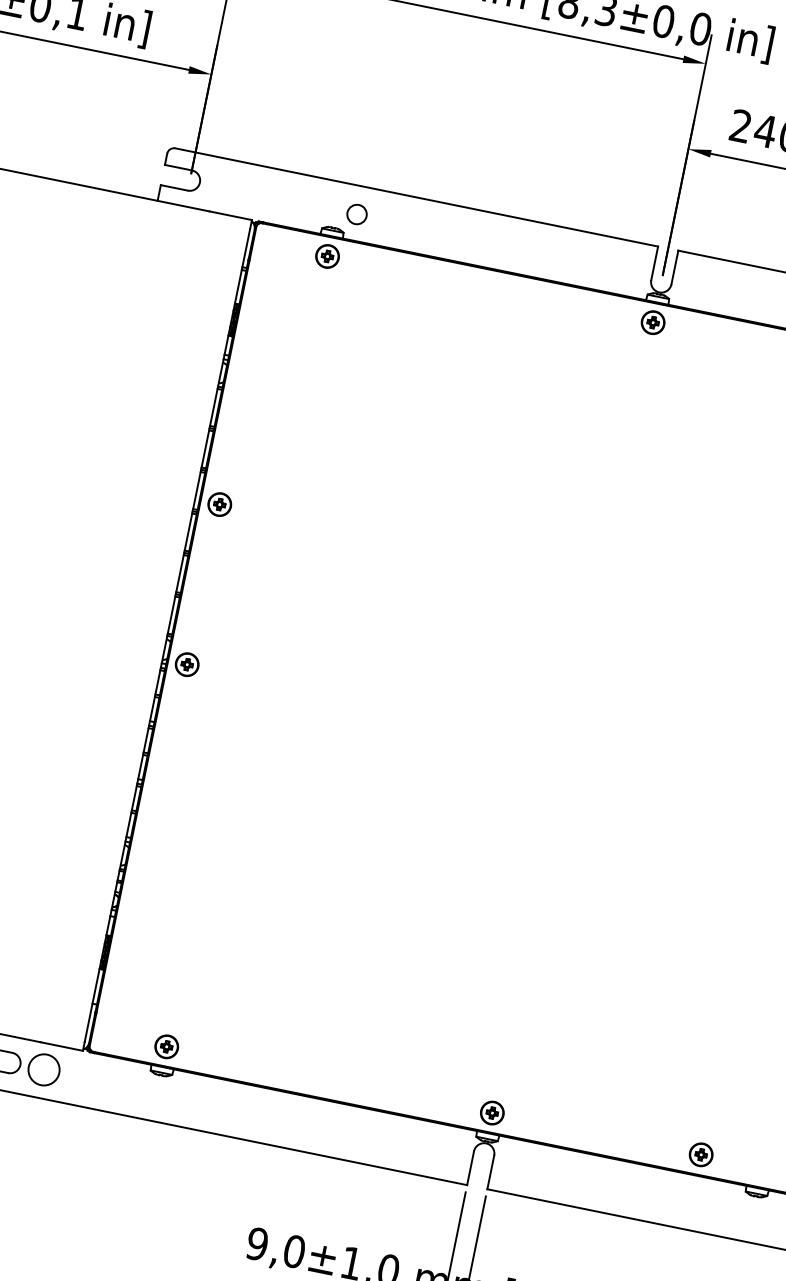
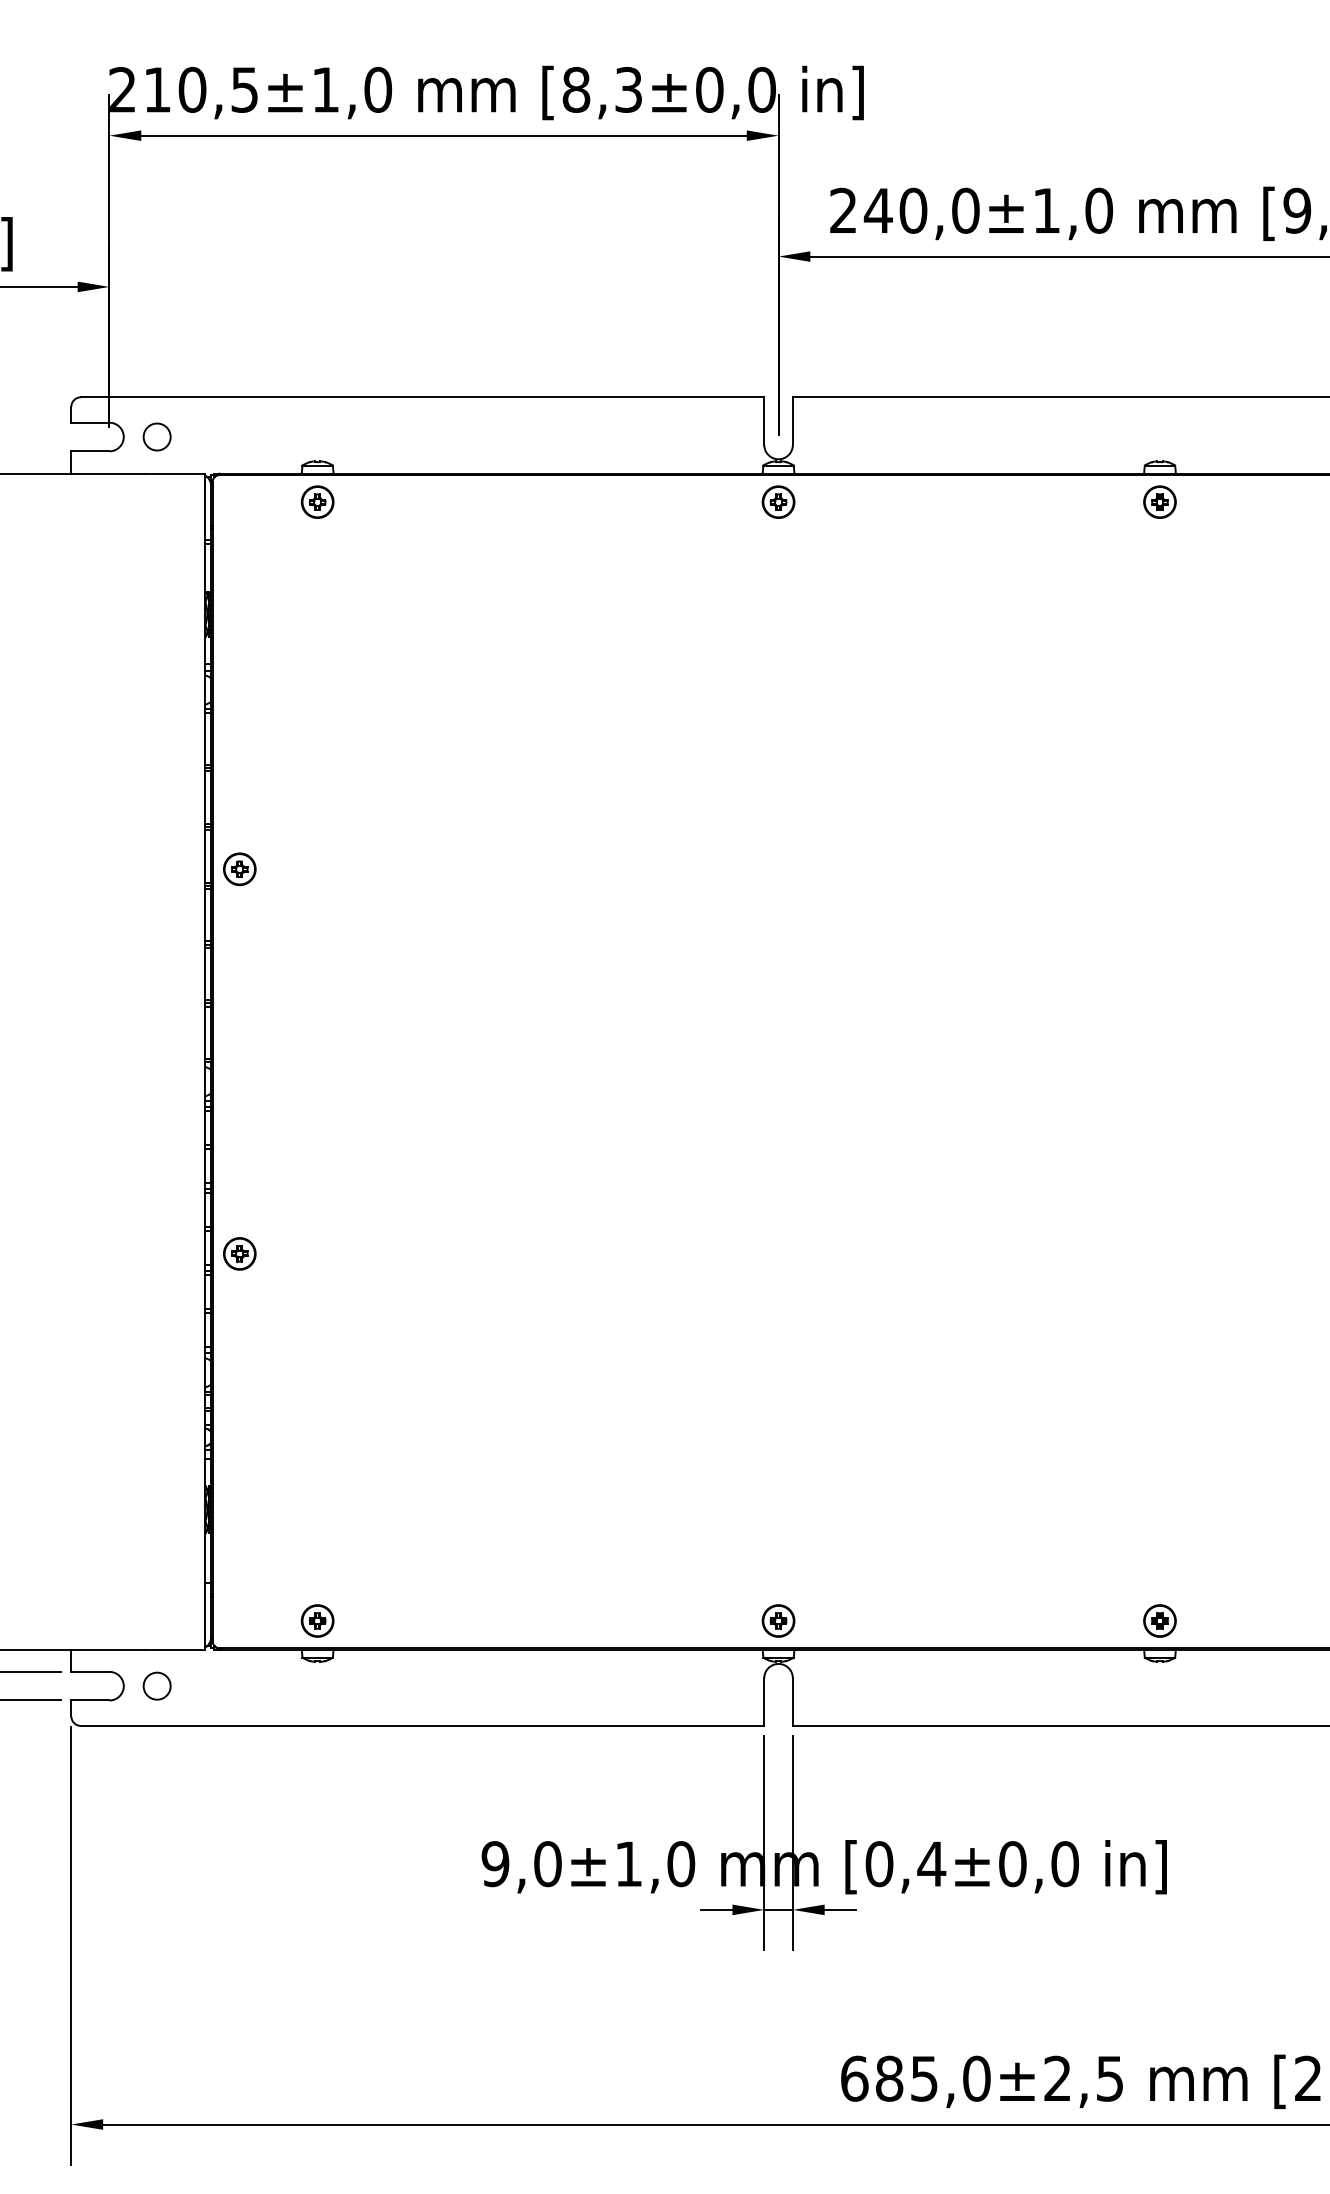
circle: (356, 214) -> (156, 436), moved
part: (187, 664) -> (239, 1253), moved
circle: (43, 1069) -> (156, 1685), size x0.62
part: (700, 1154) -> (1159, 1620), moved

